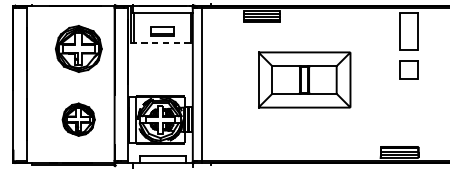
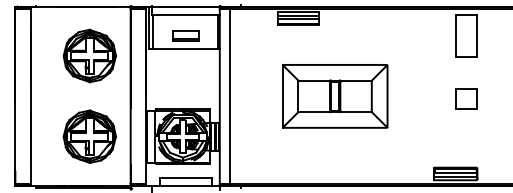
line: (161, 42) -> (184, 48), dashed -> solid
part: (409, 69) -> (466, 98), moved
part: (304, 80) -> (335, 96), moved
part: (78, 119) -> (89, 136), size x1.43

